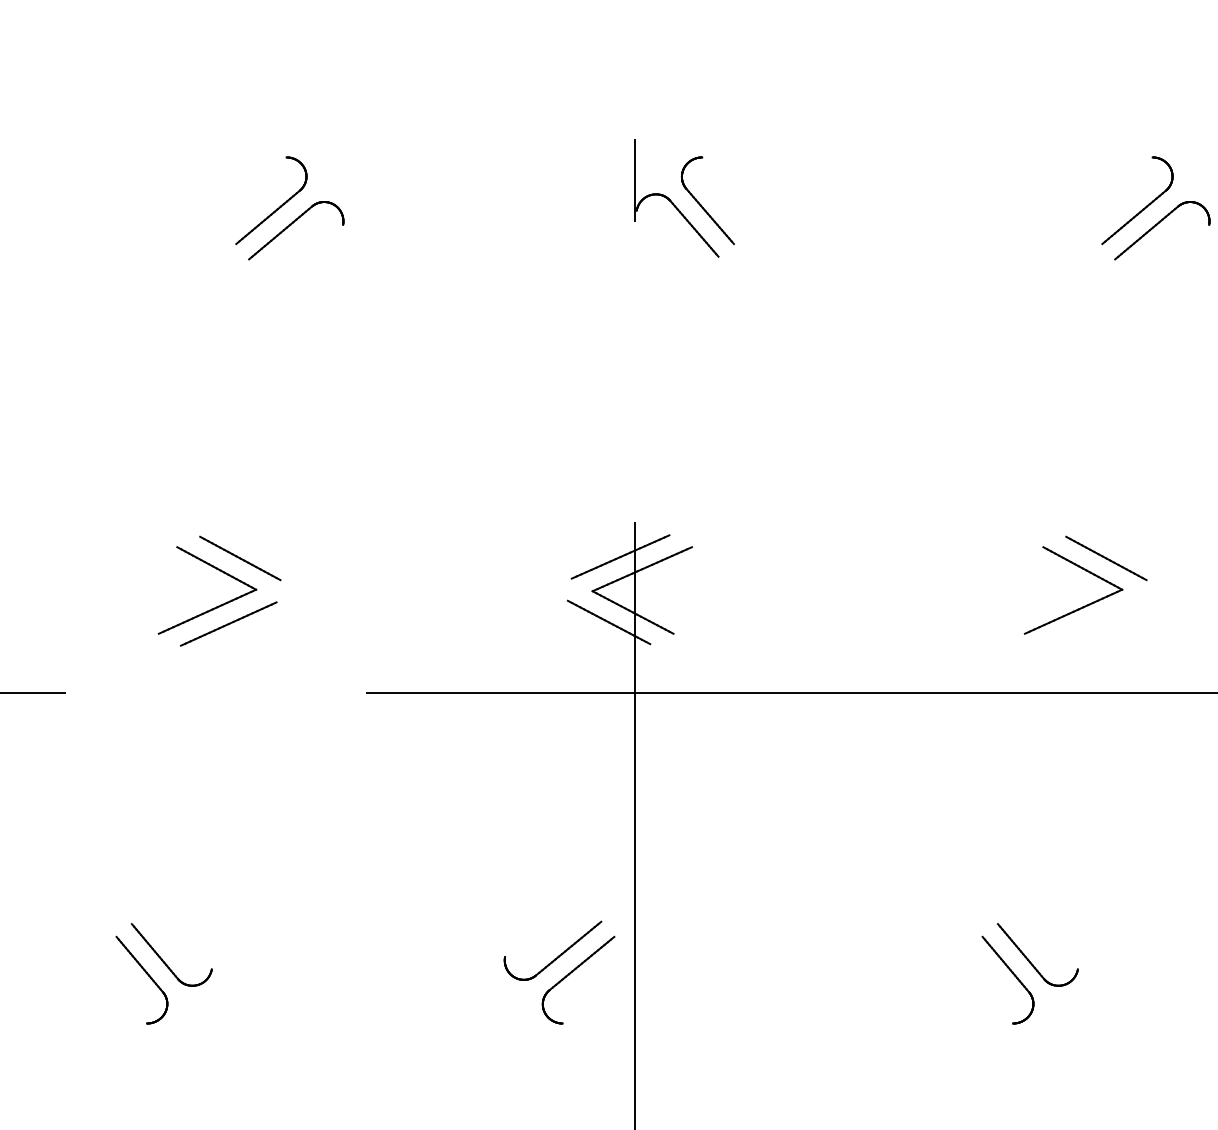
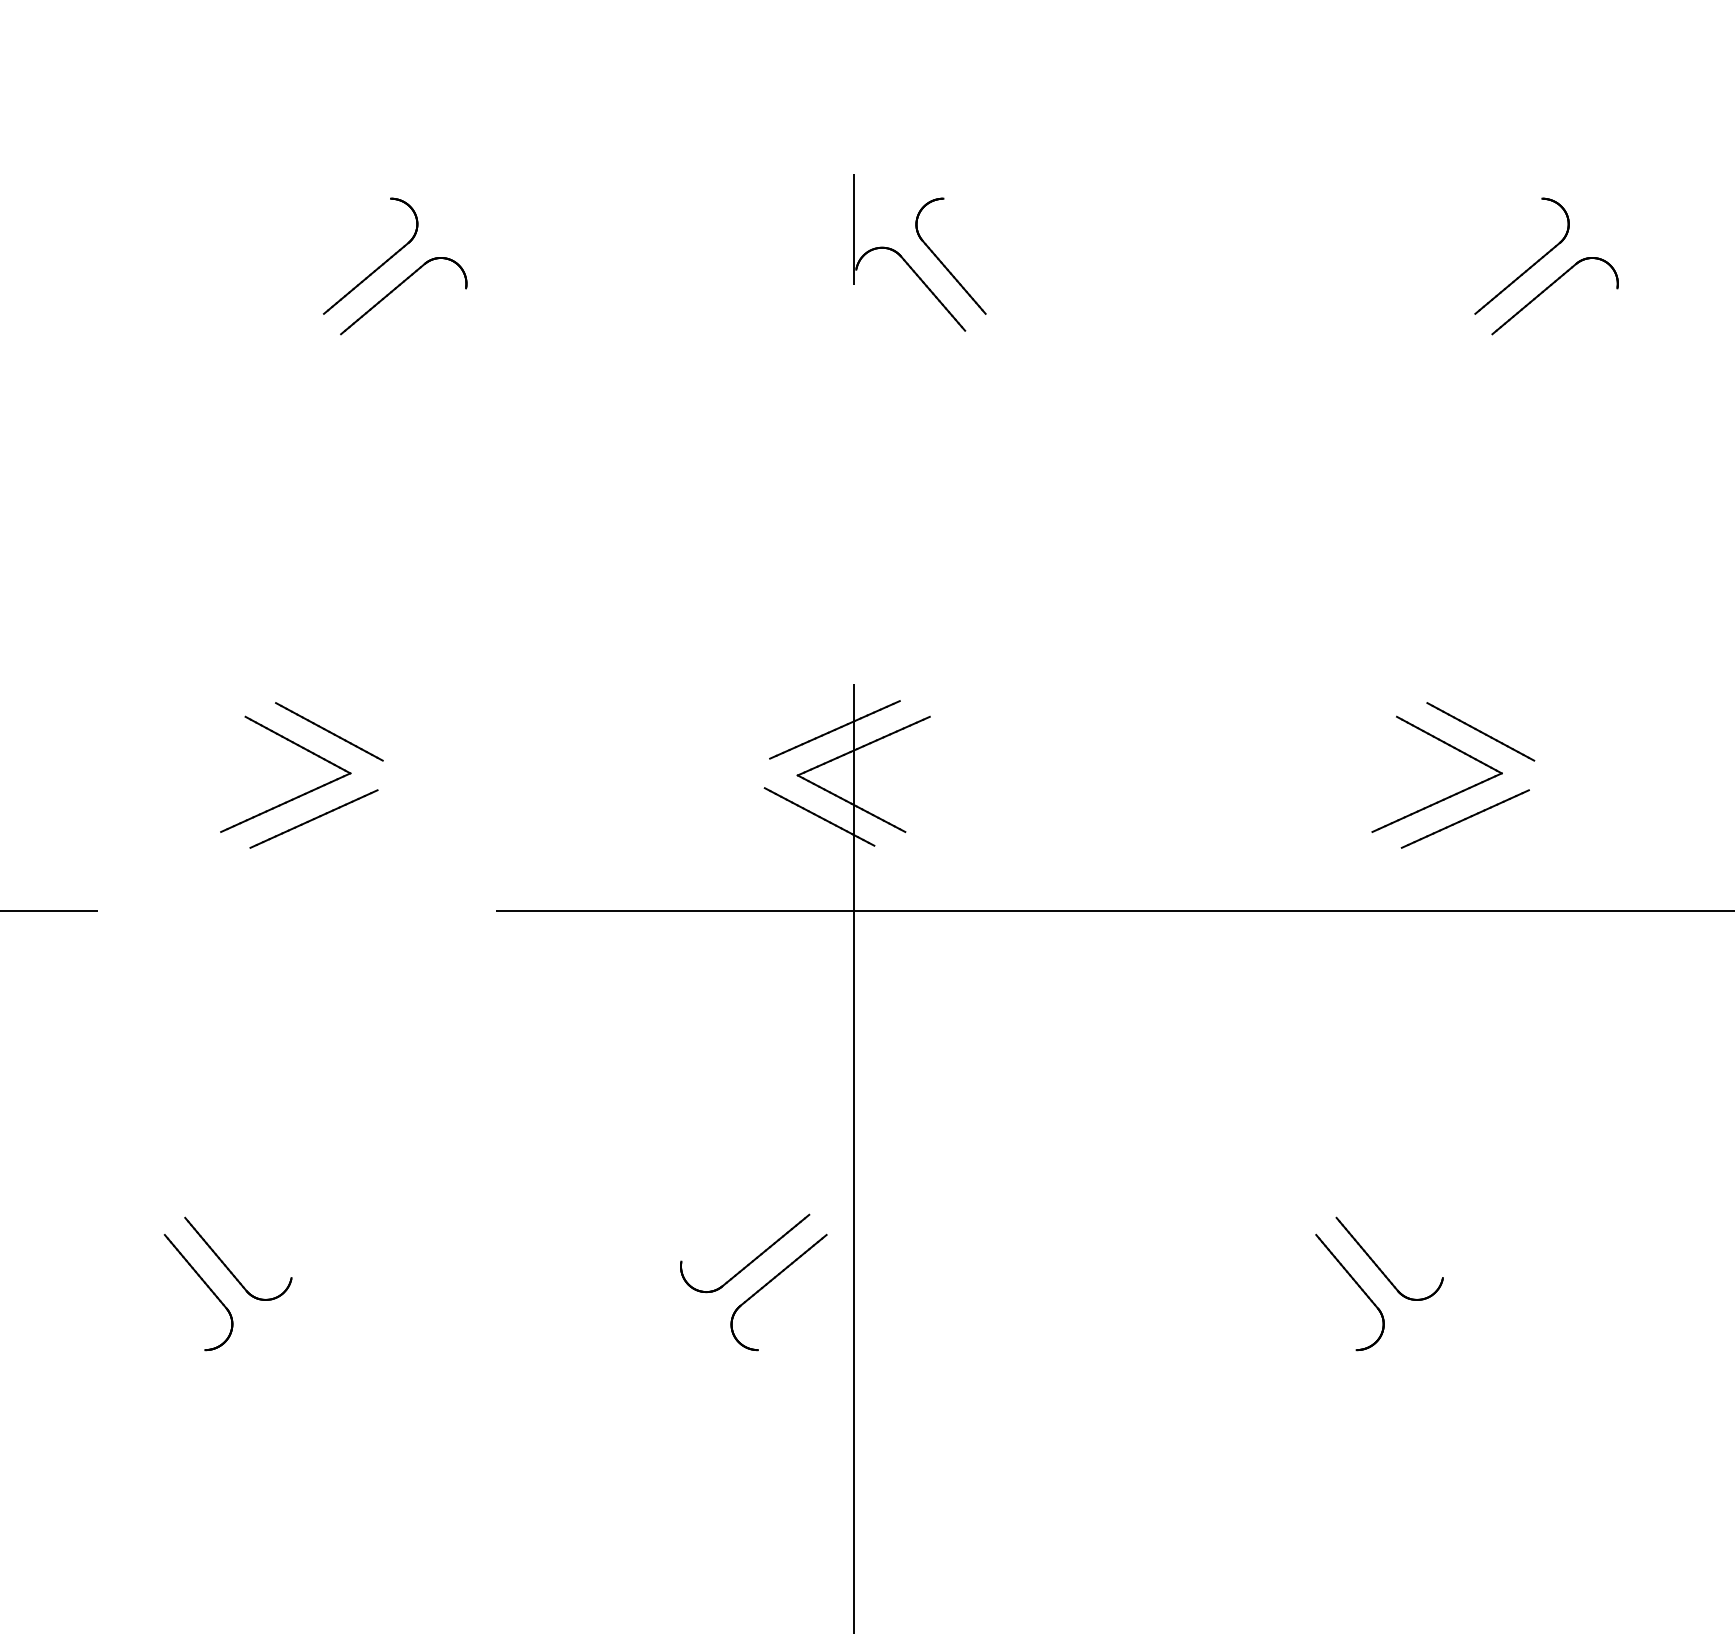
line: (1094, 623) -> (1464, 818), added

